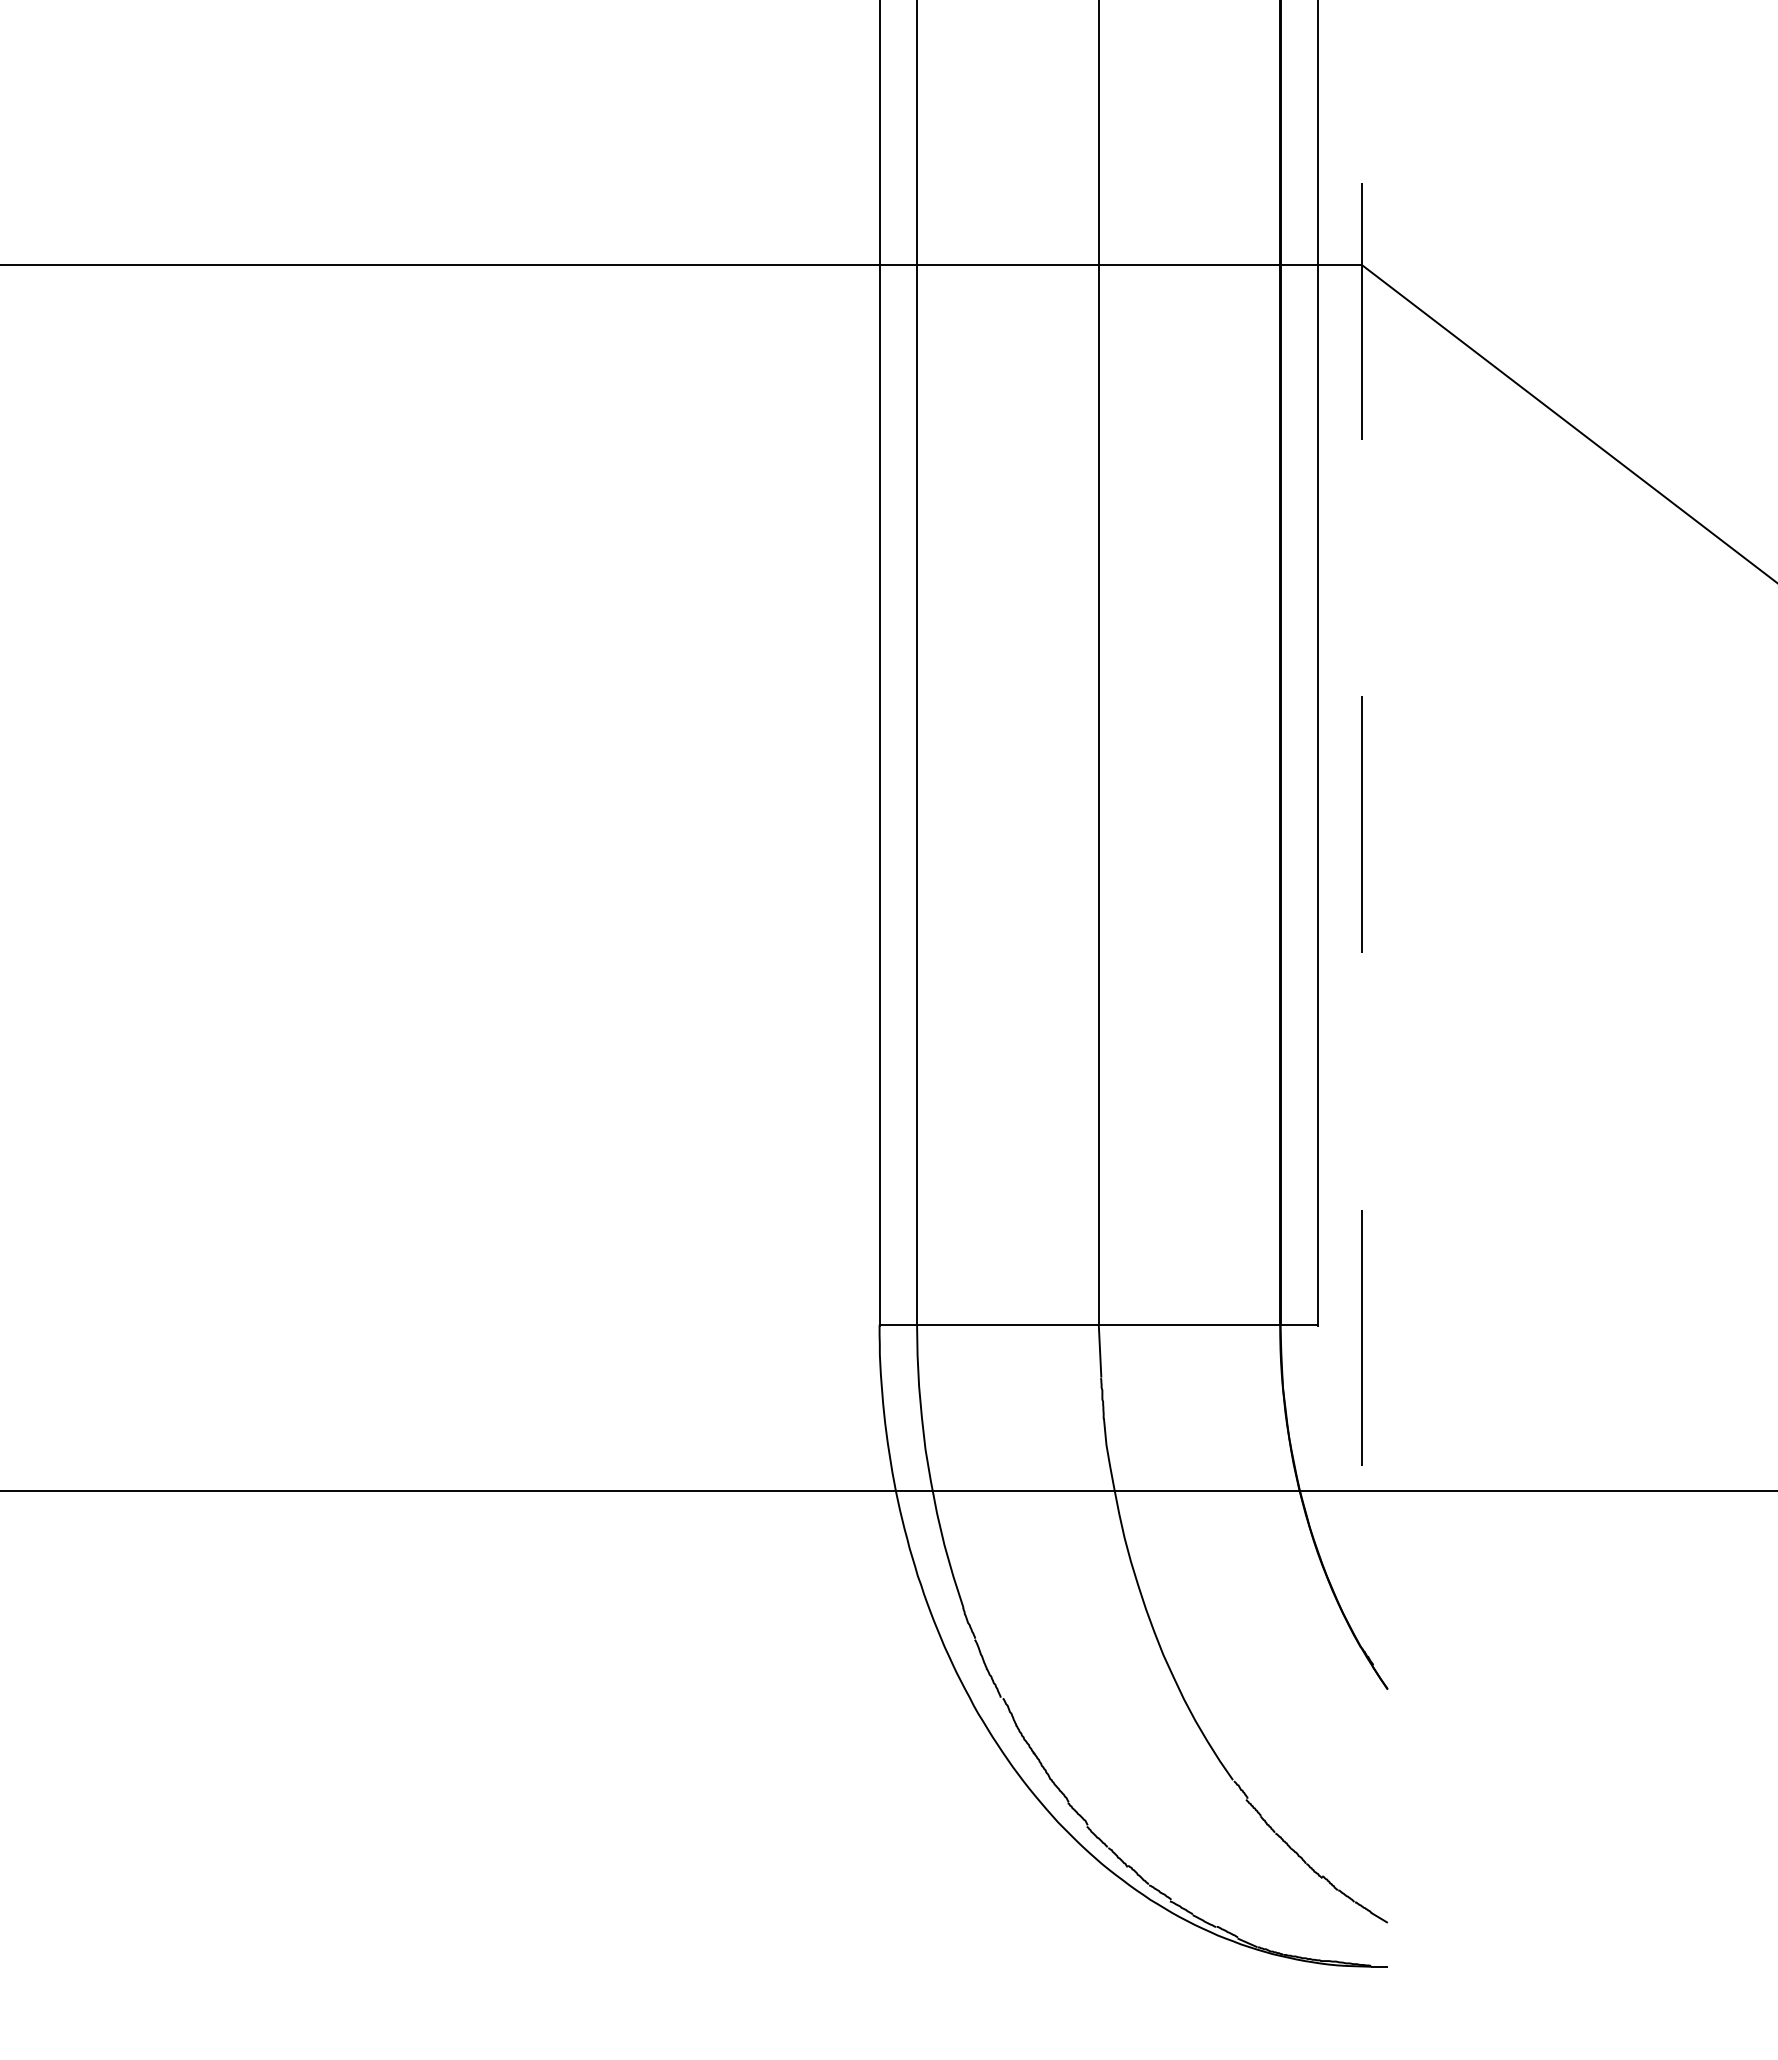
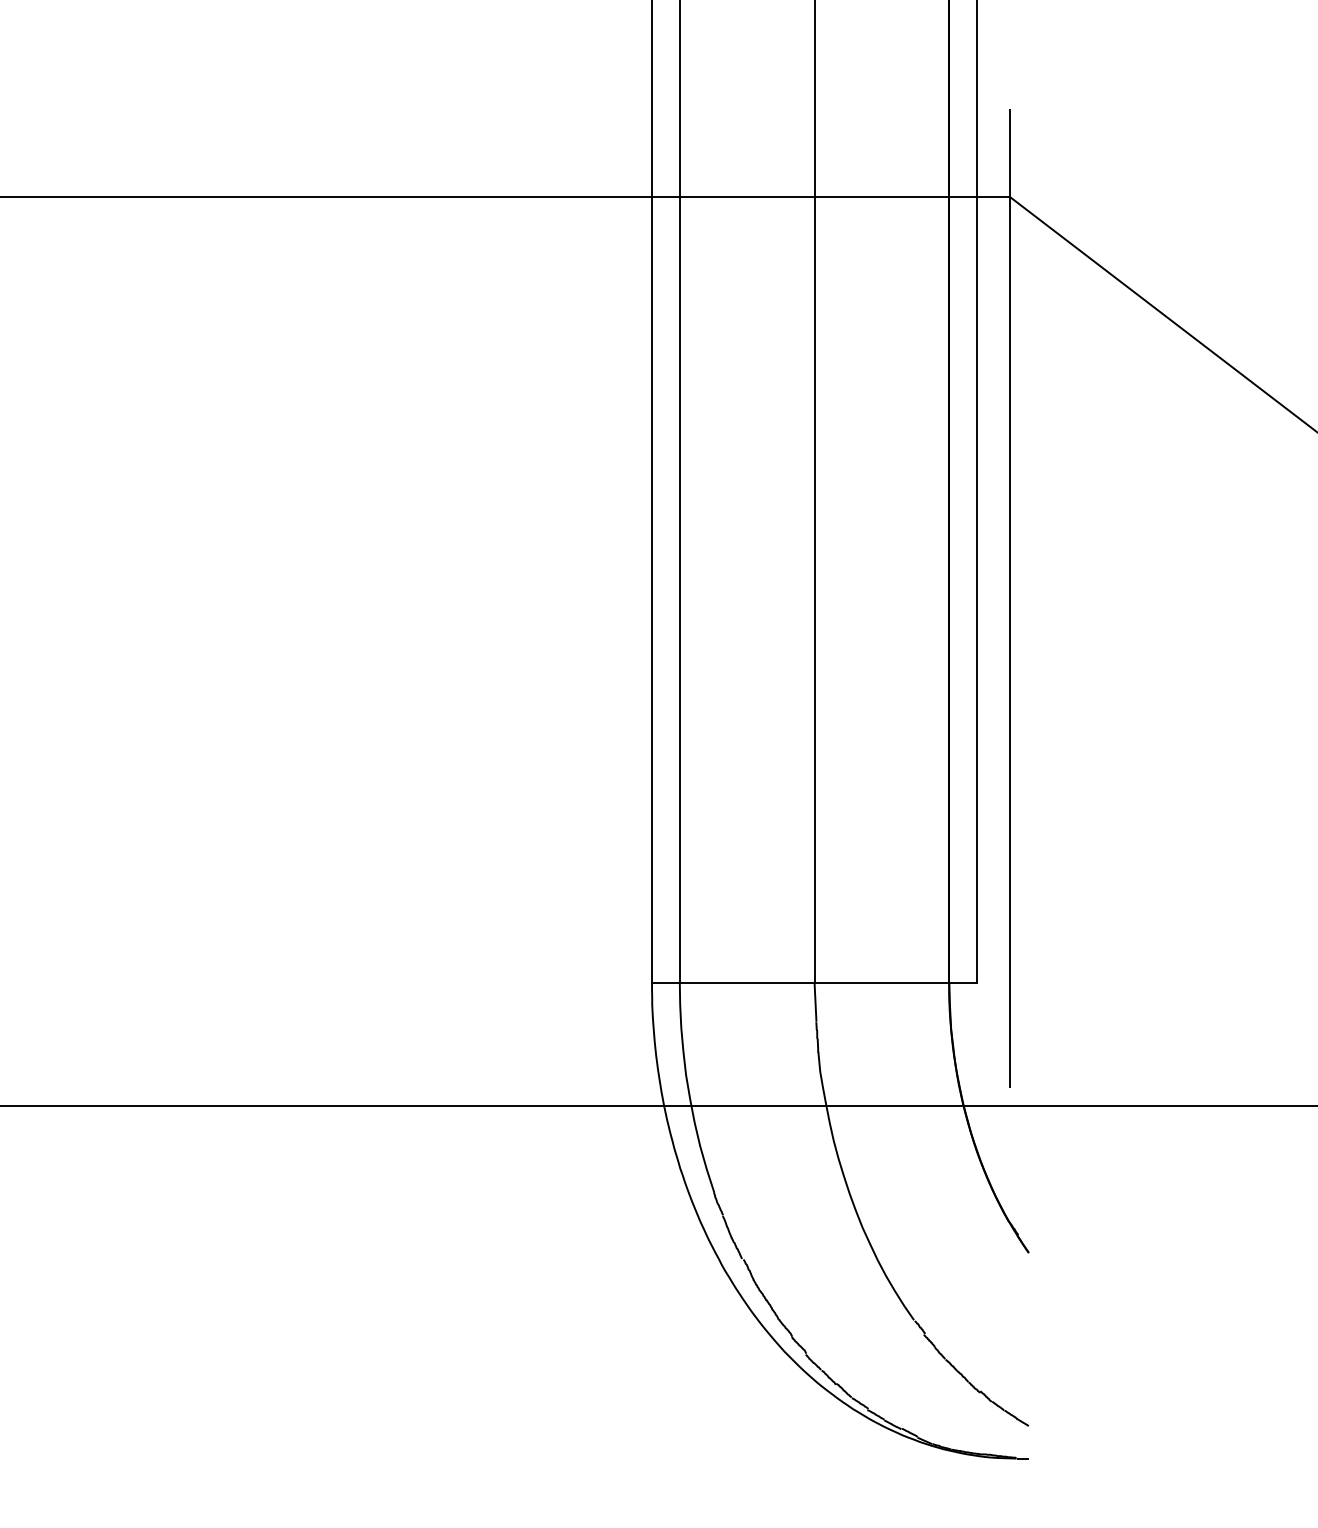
line: (1362, 805) -> (1010, 597), dashed -> solid

